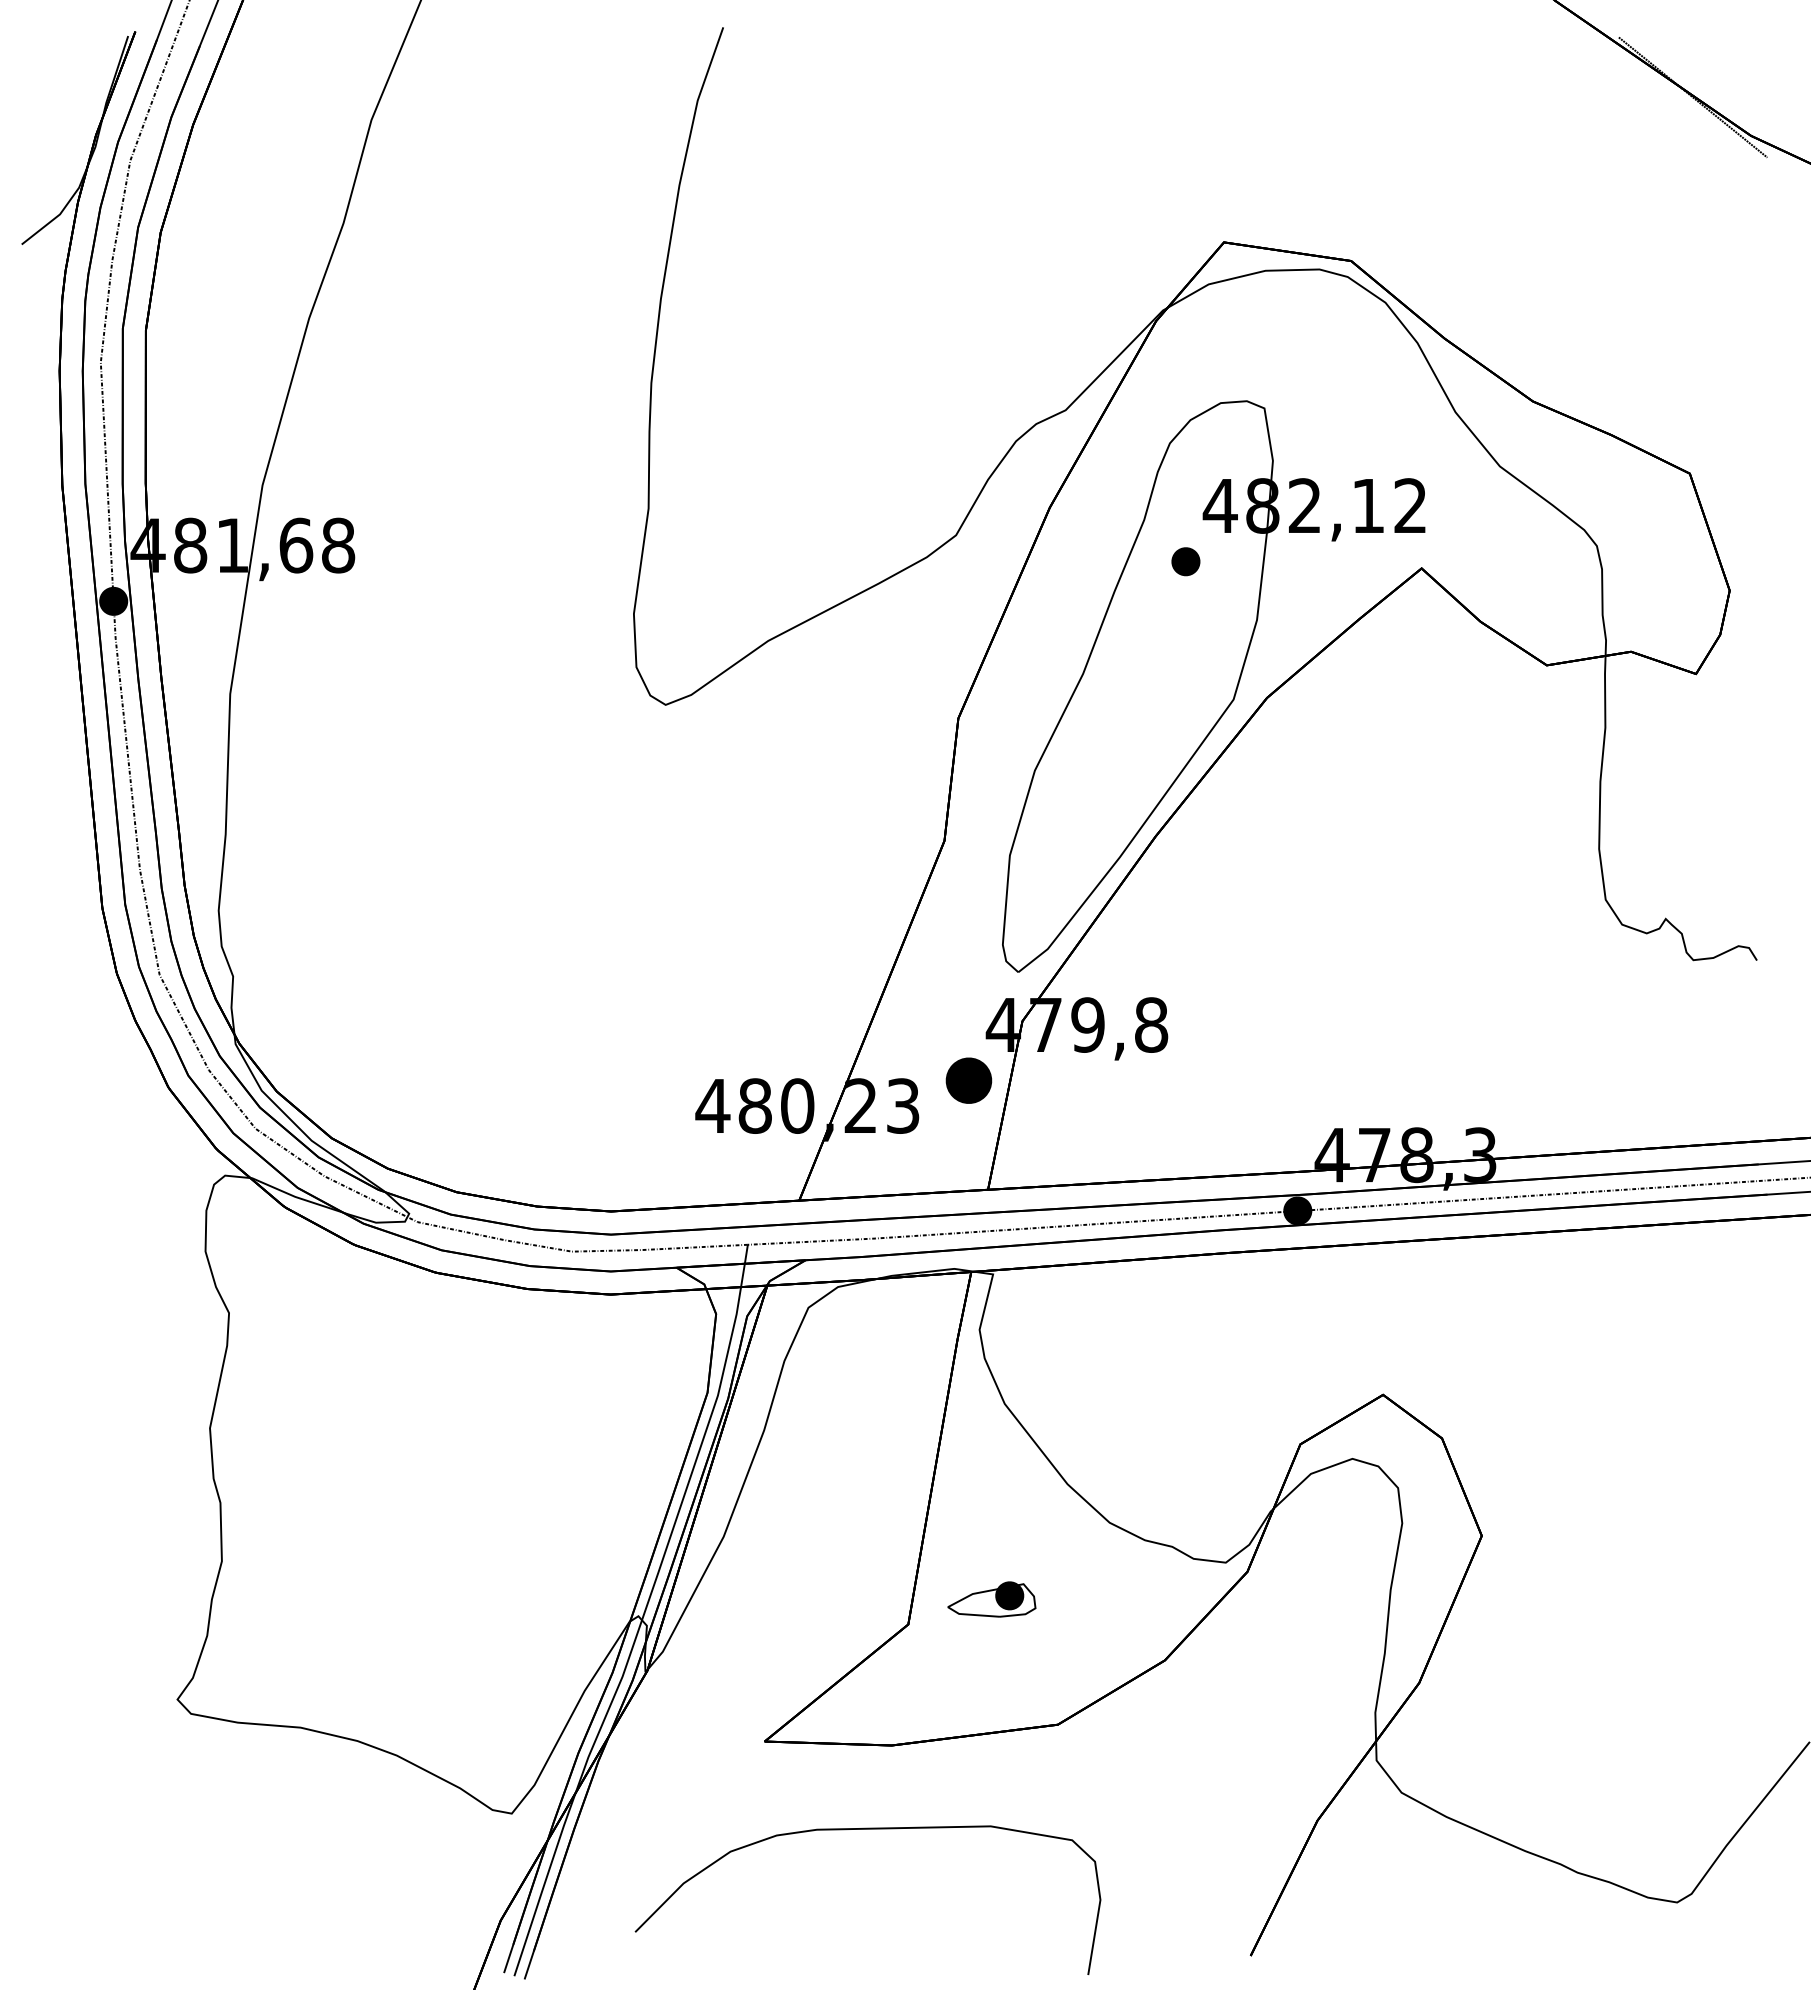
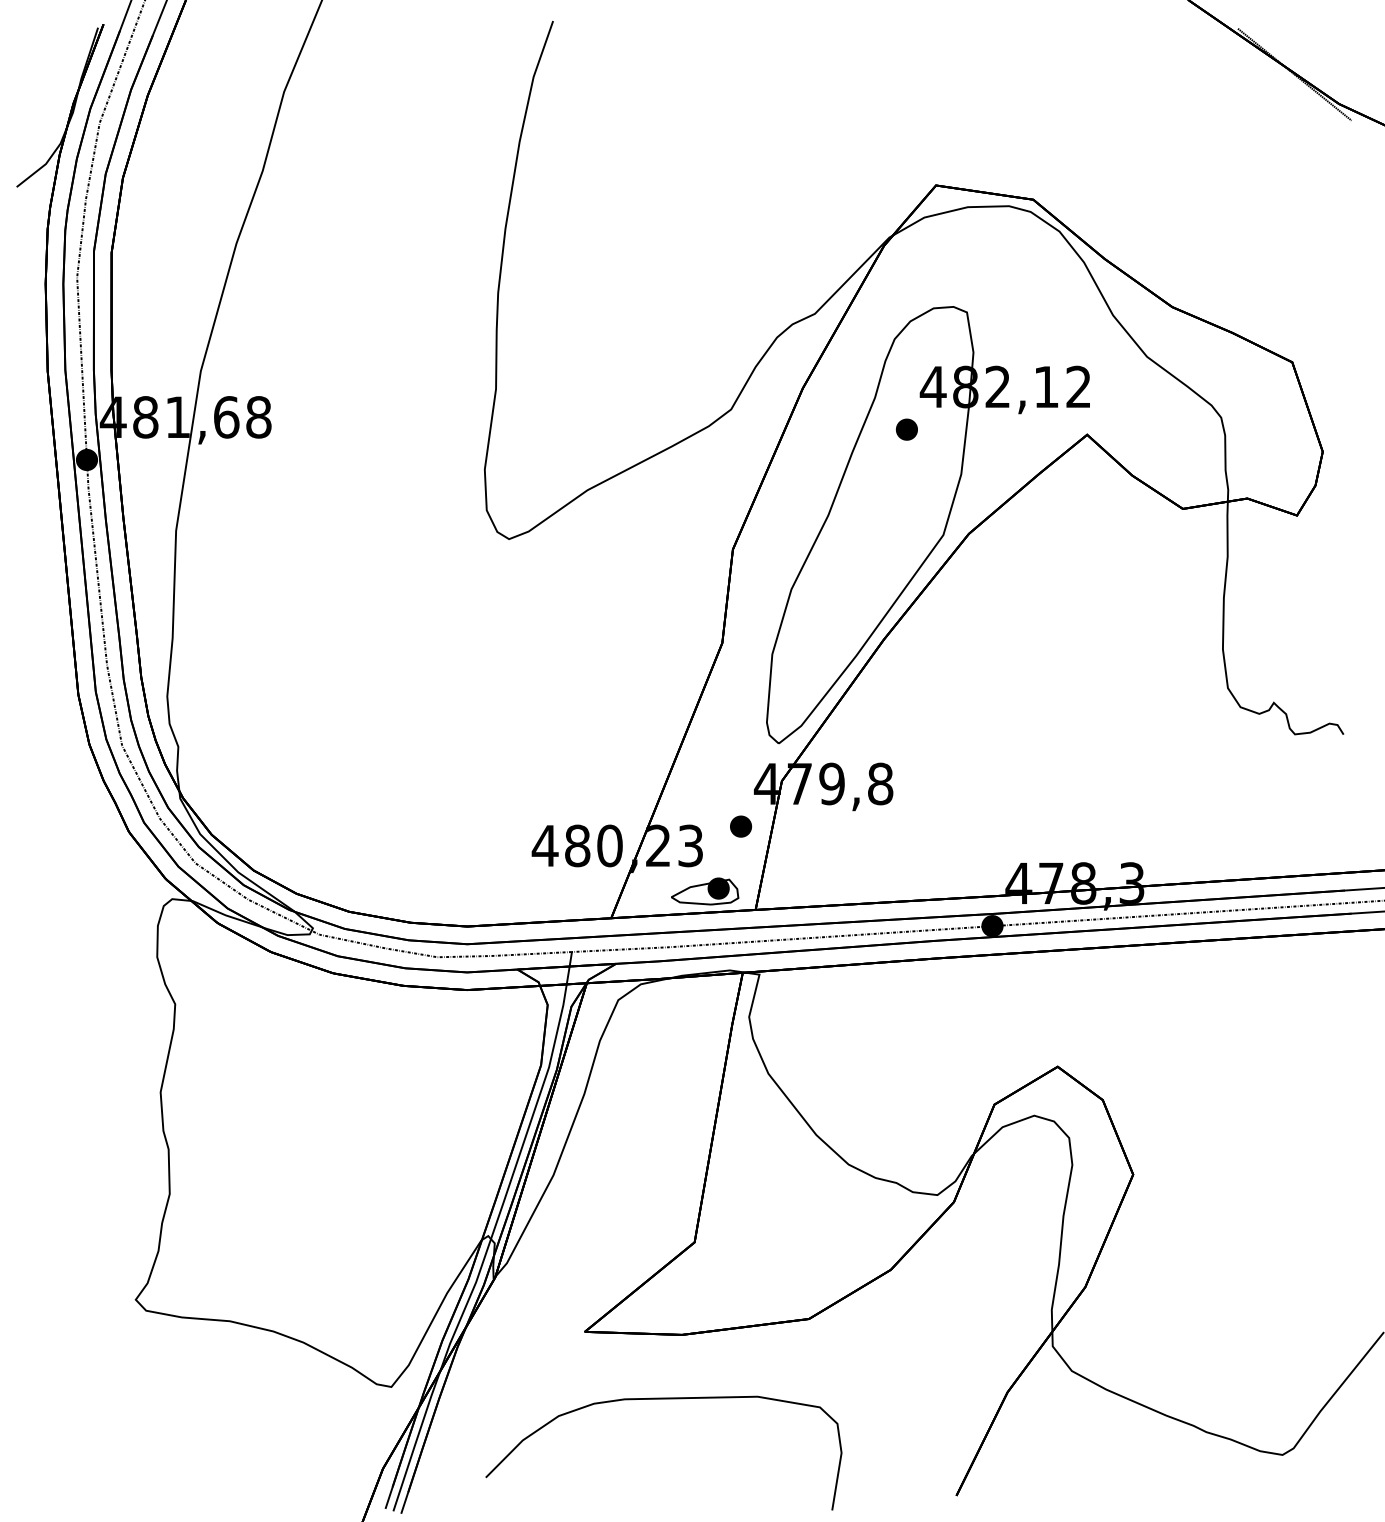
part: (968, 1080) -> (740, 826), size x0.62
part: (991, 1599) -> (704, 891), moved

